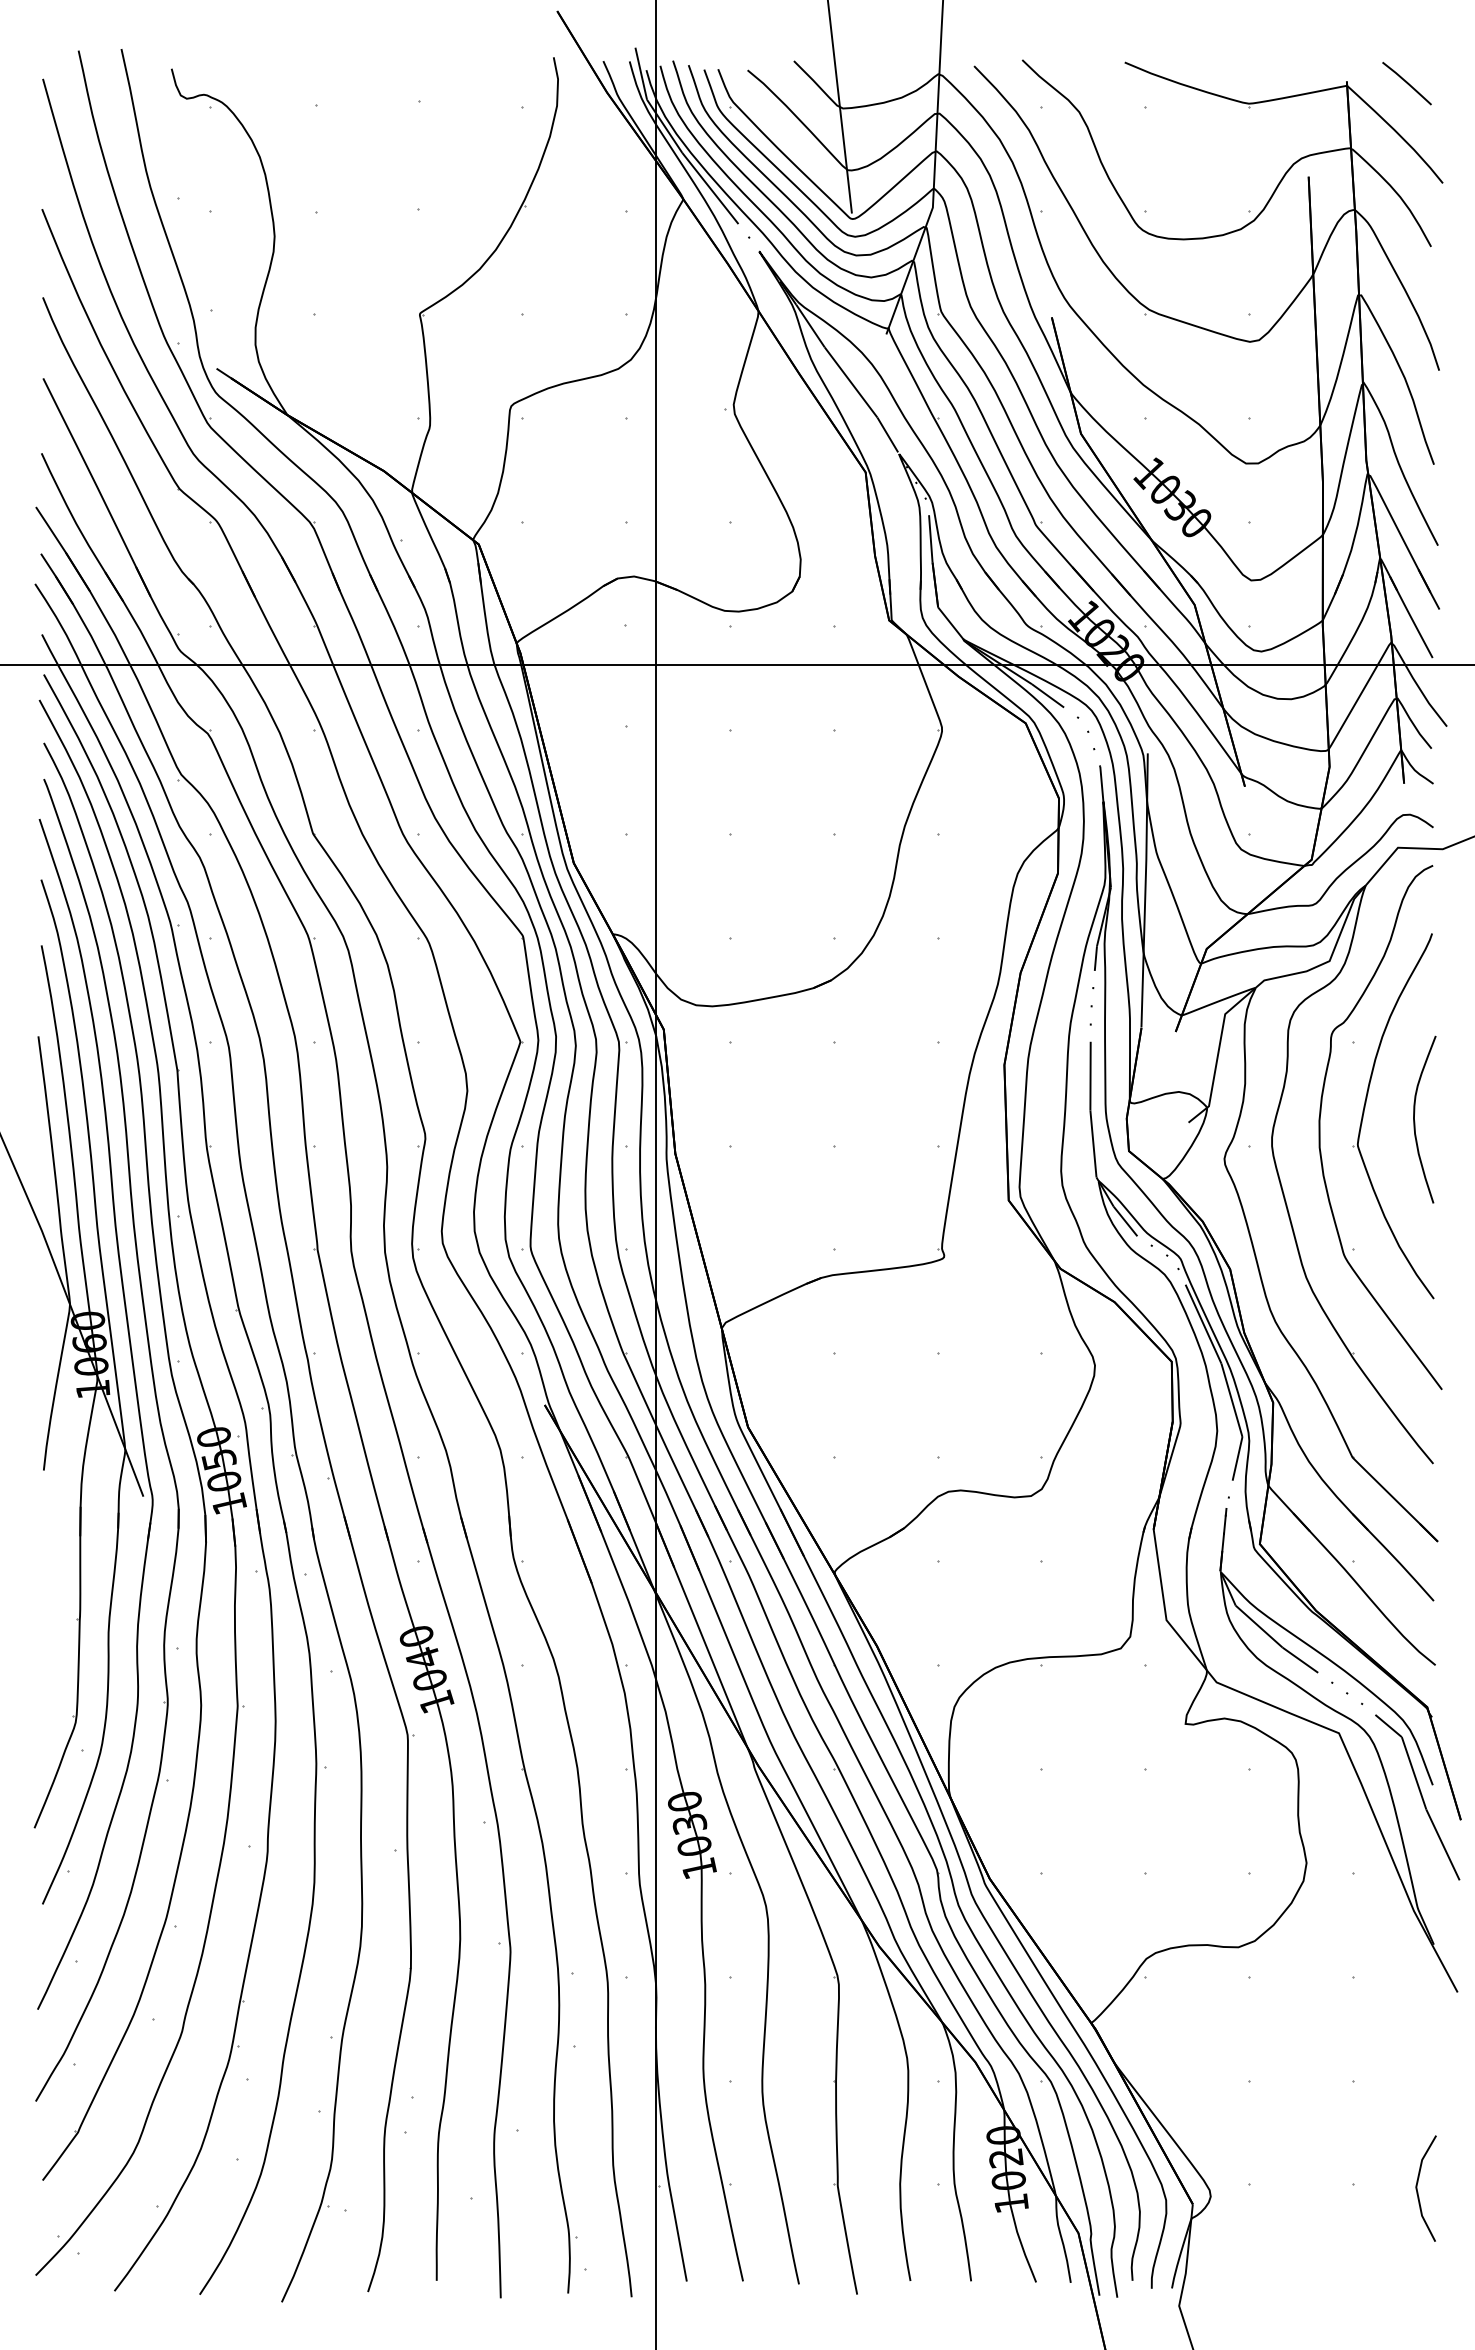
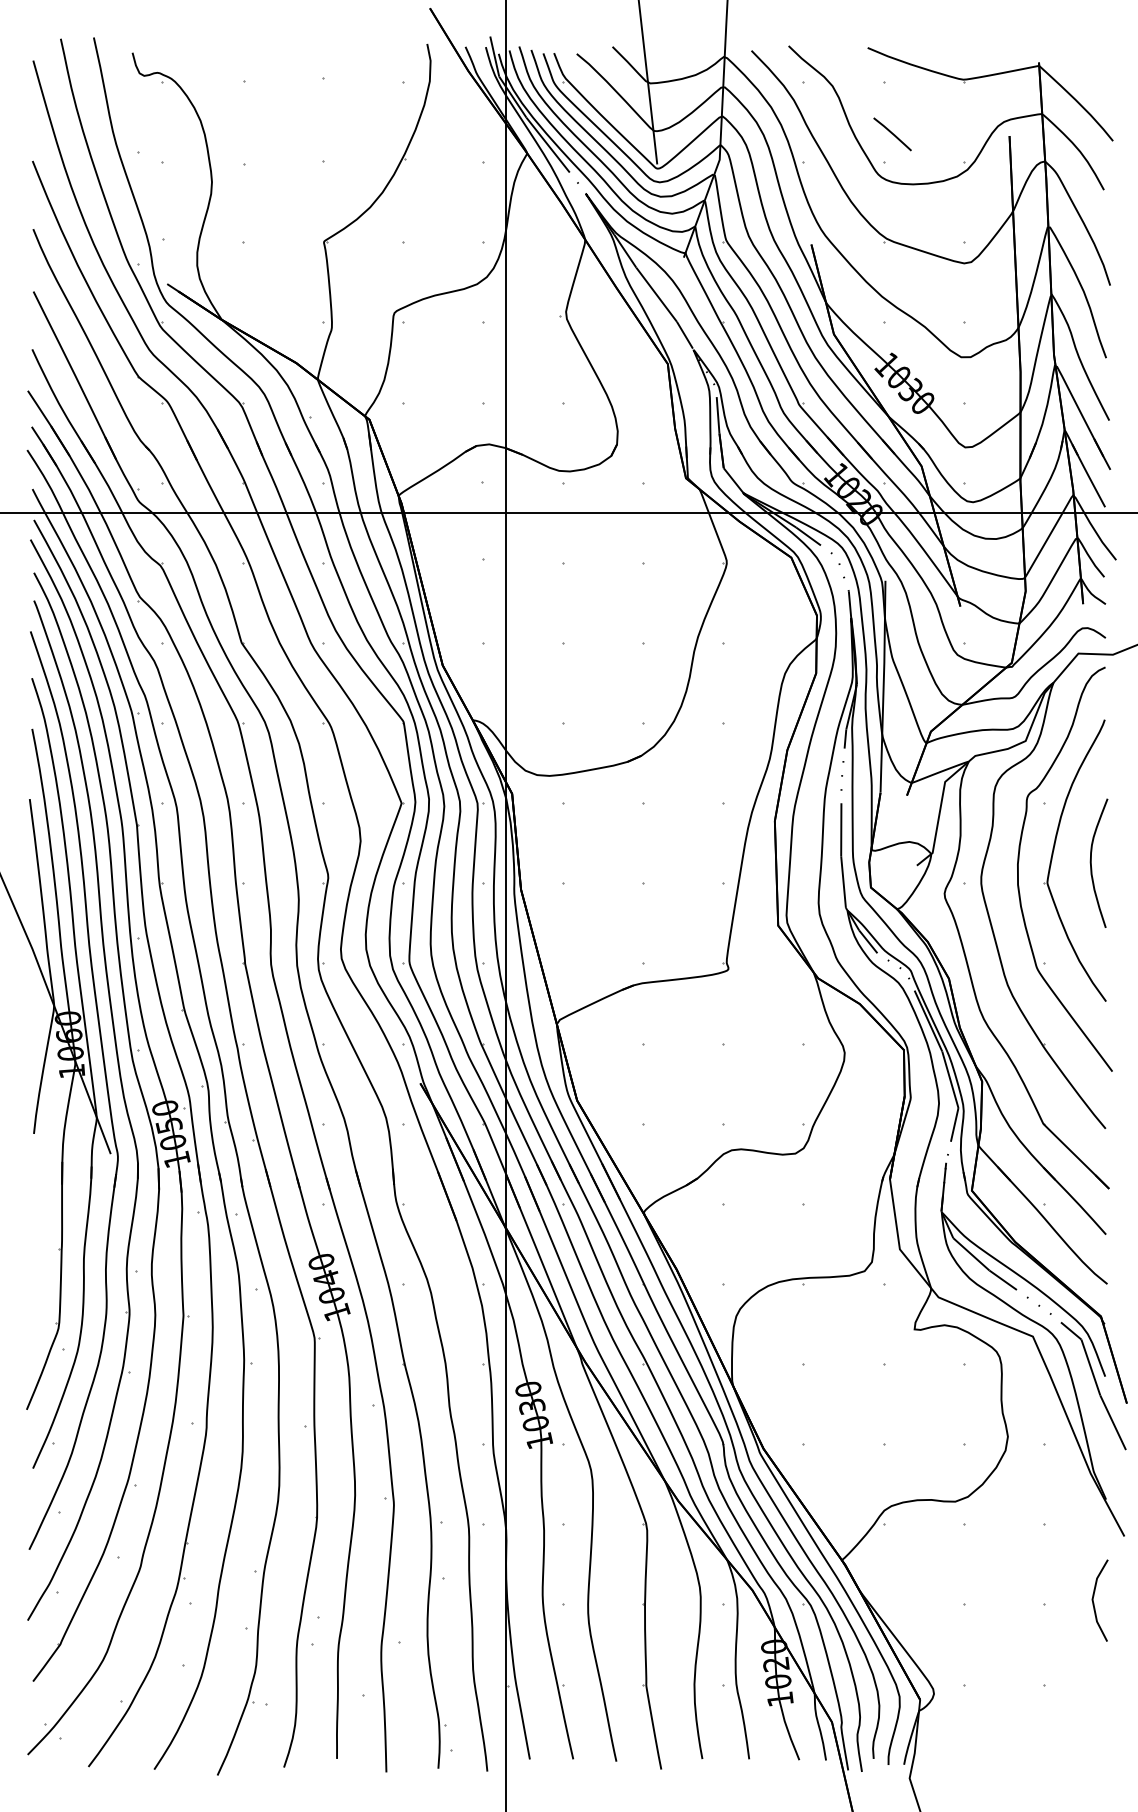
line: (1406, 83) -> (892, 134), moved
line: (1417, 2188) -> (1093, 1600), moved

